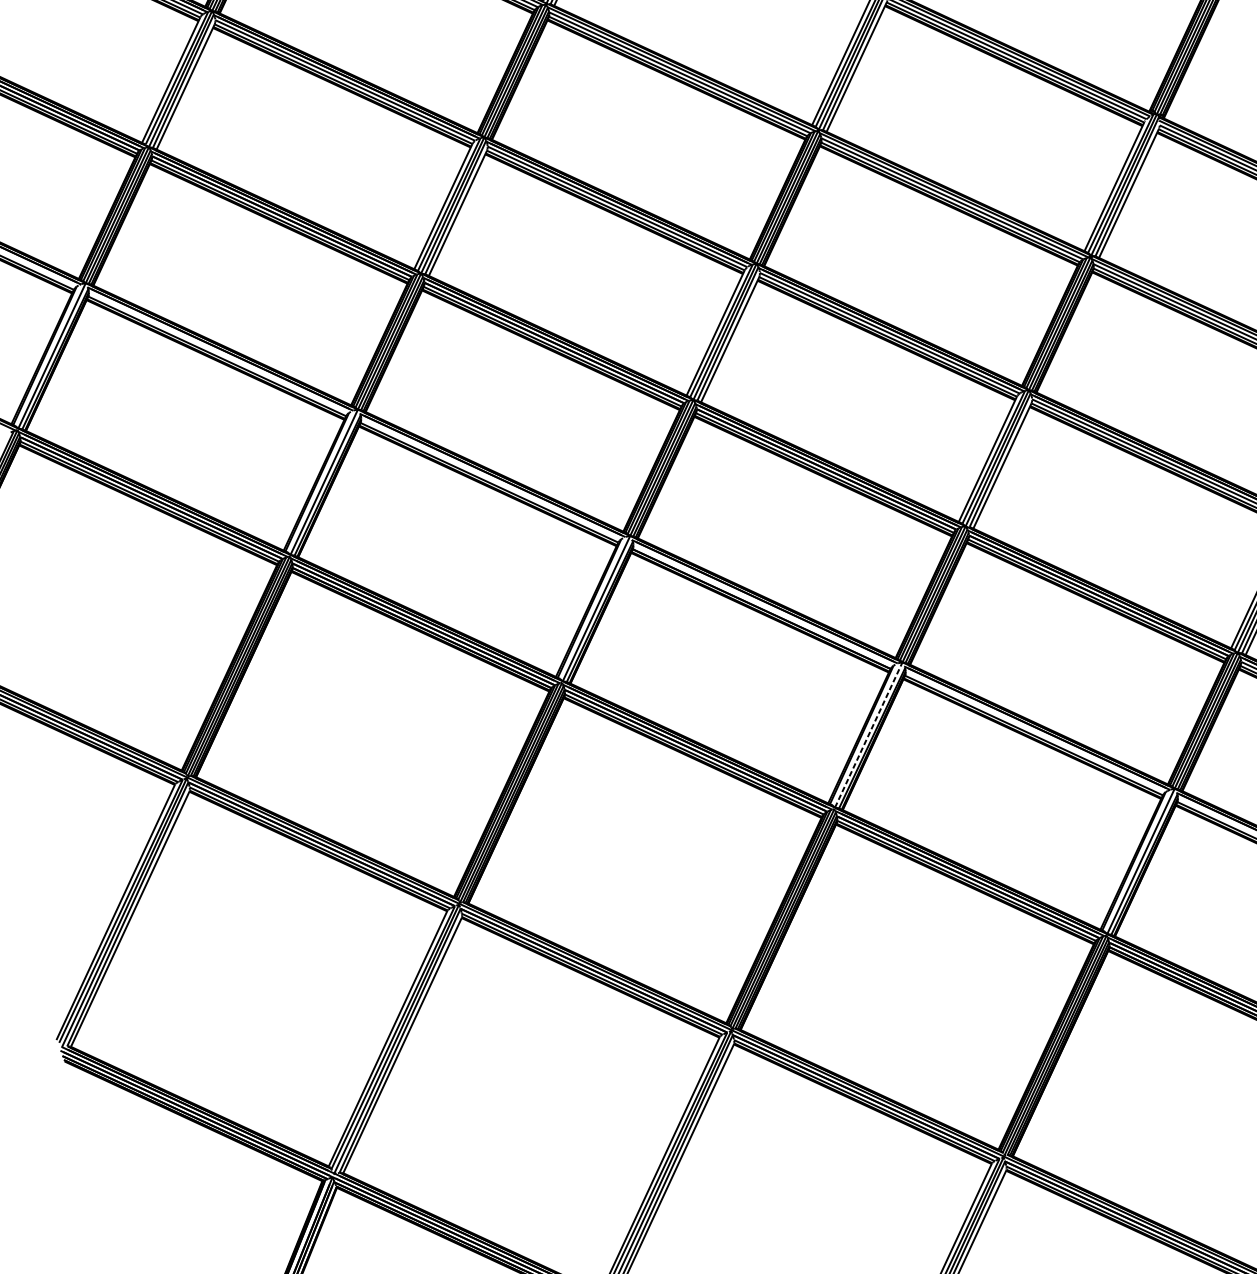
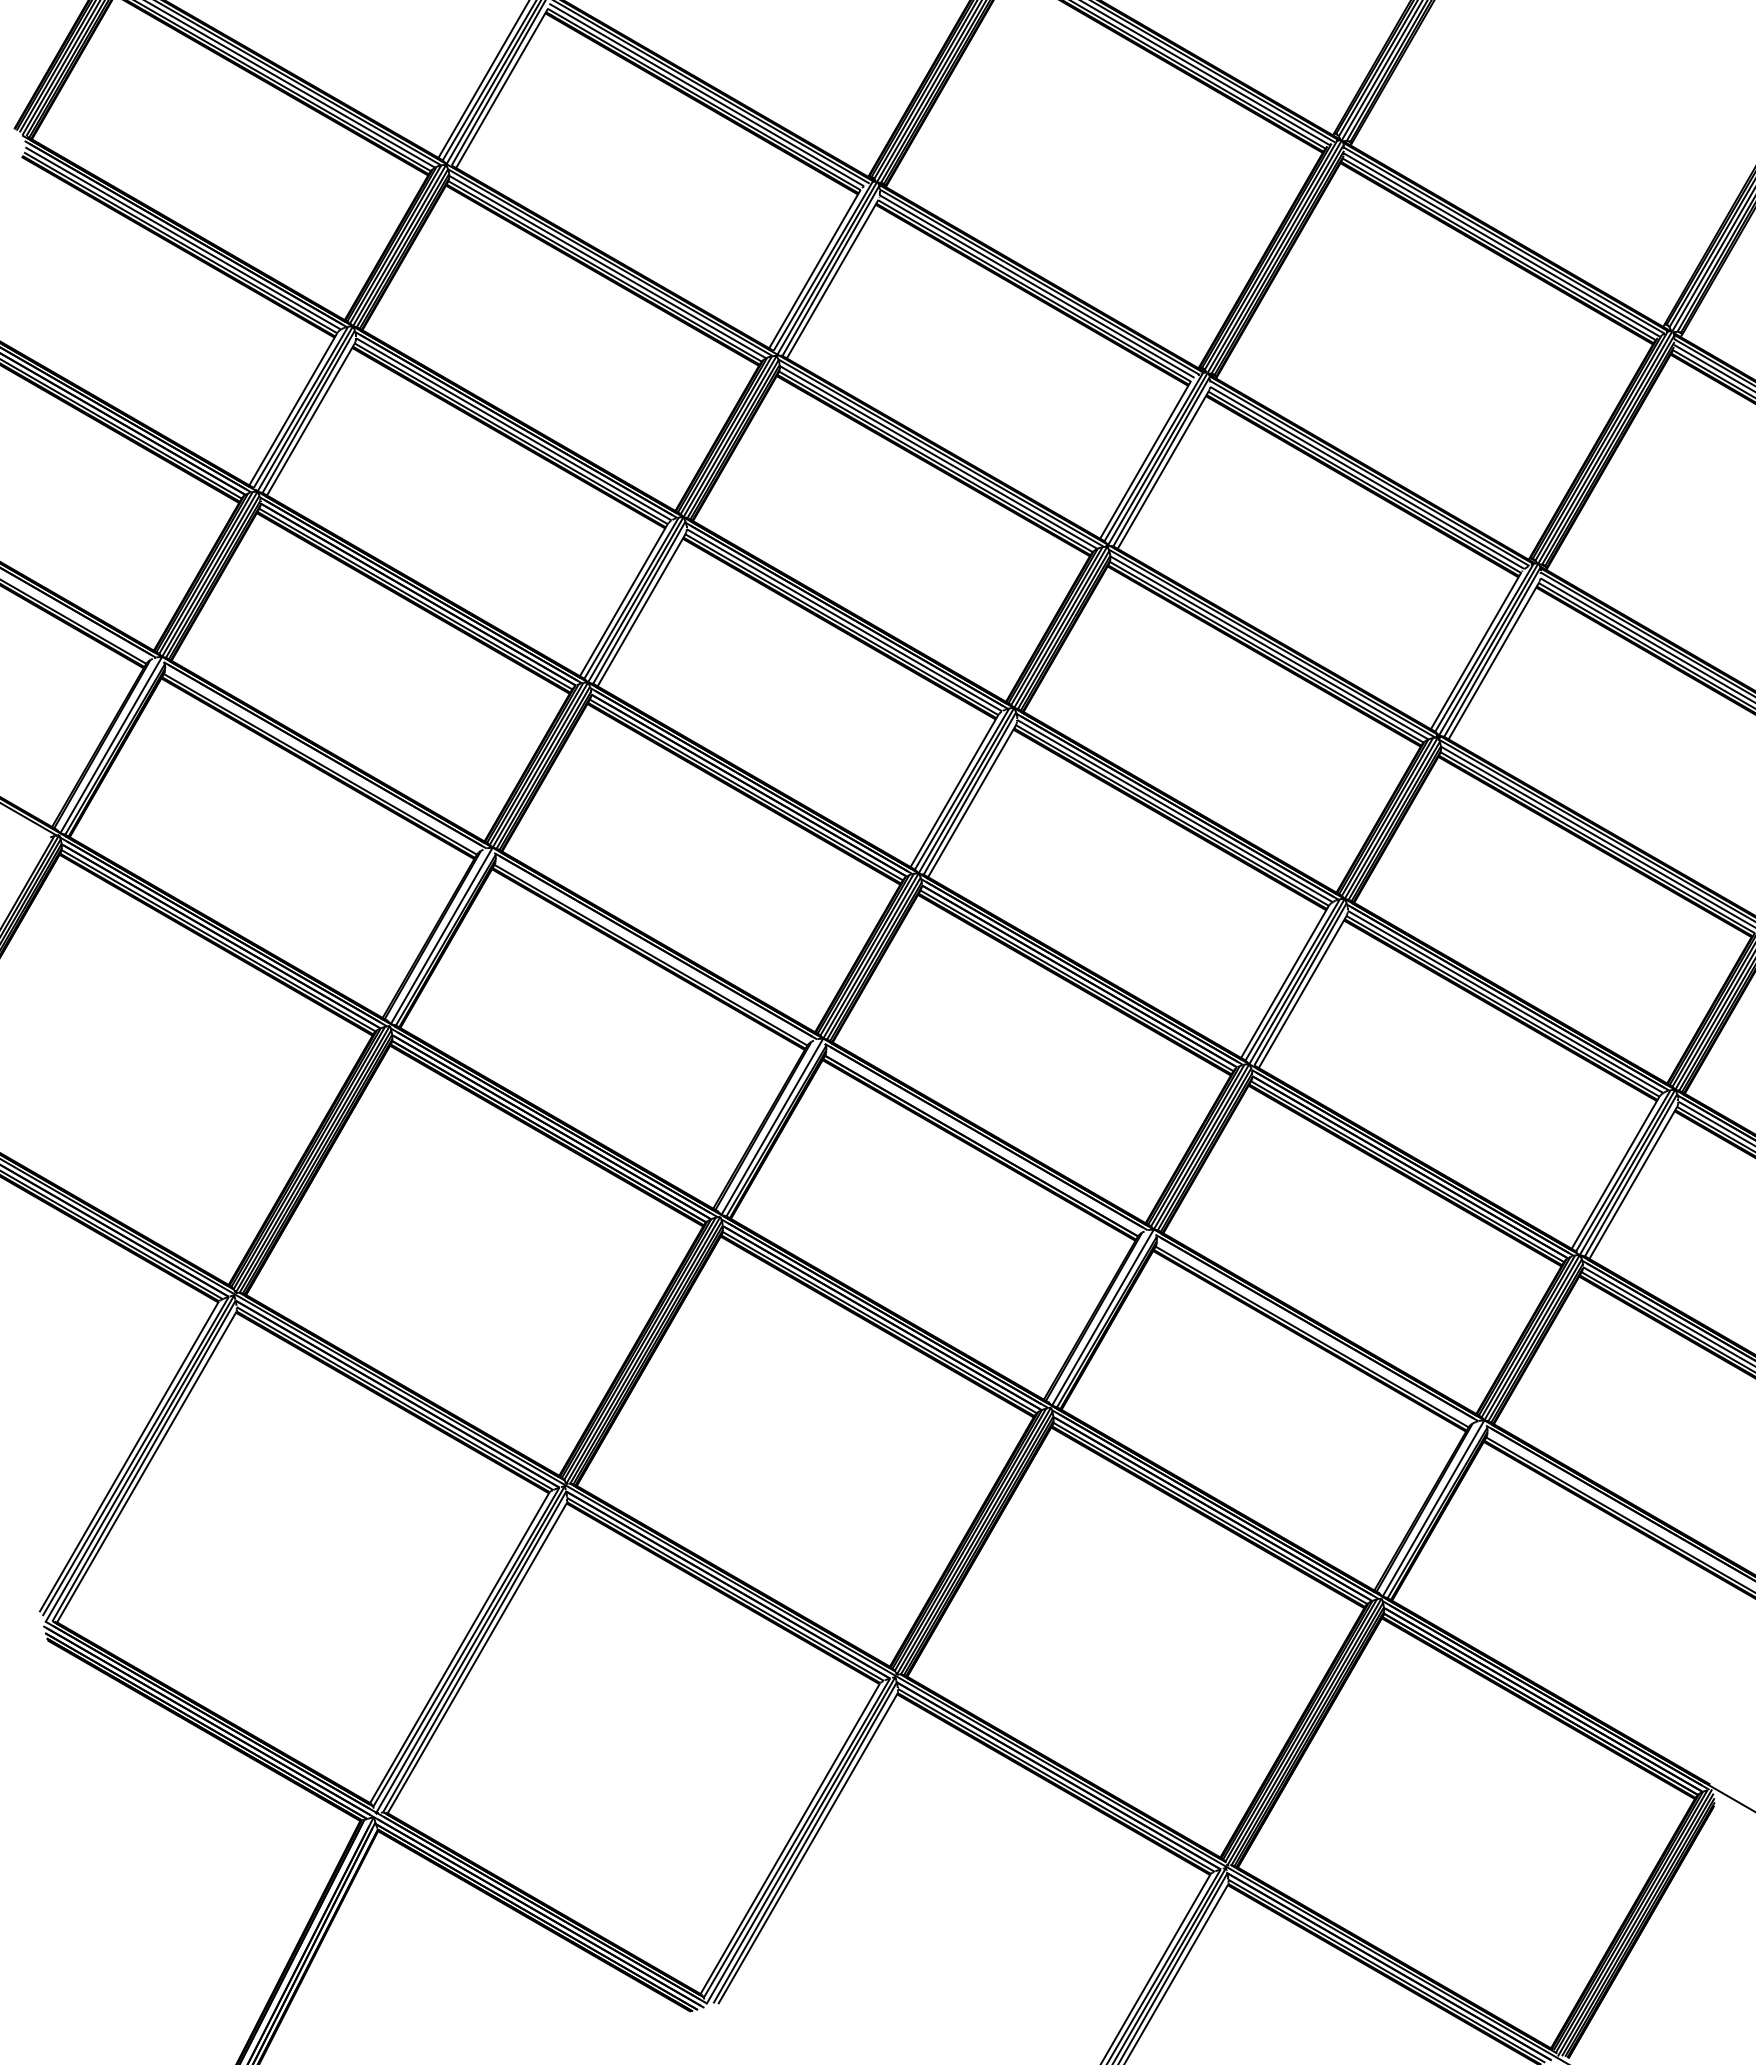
line: (868, 734) -> (1102, 1317), dashed -> solid

